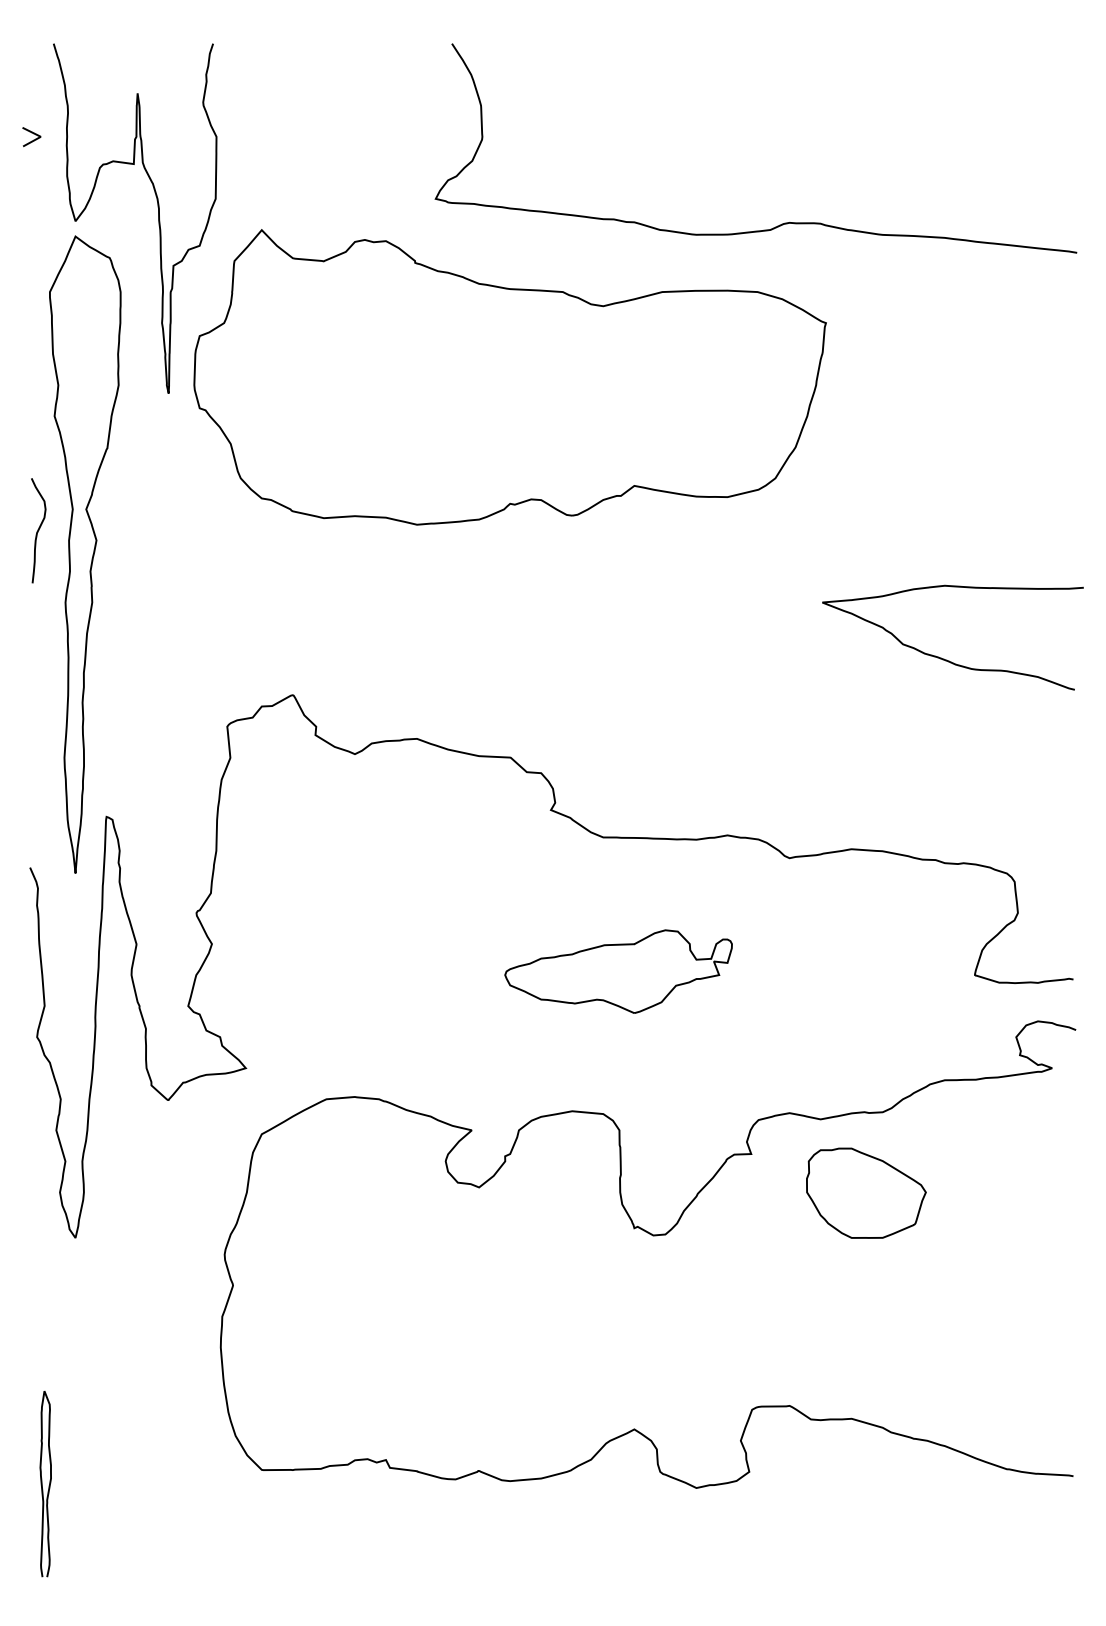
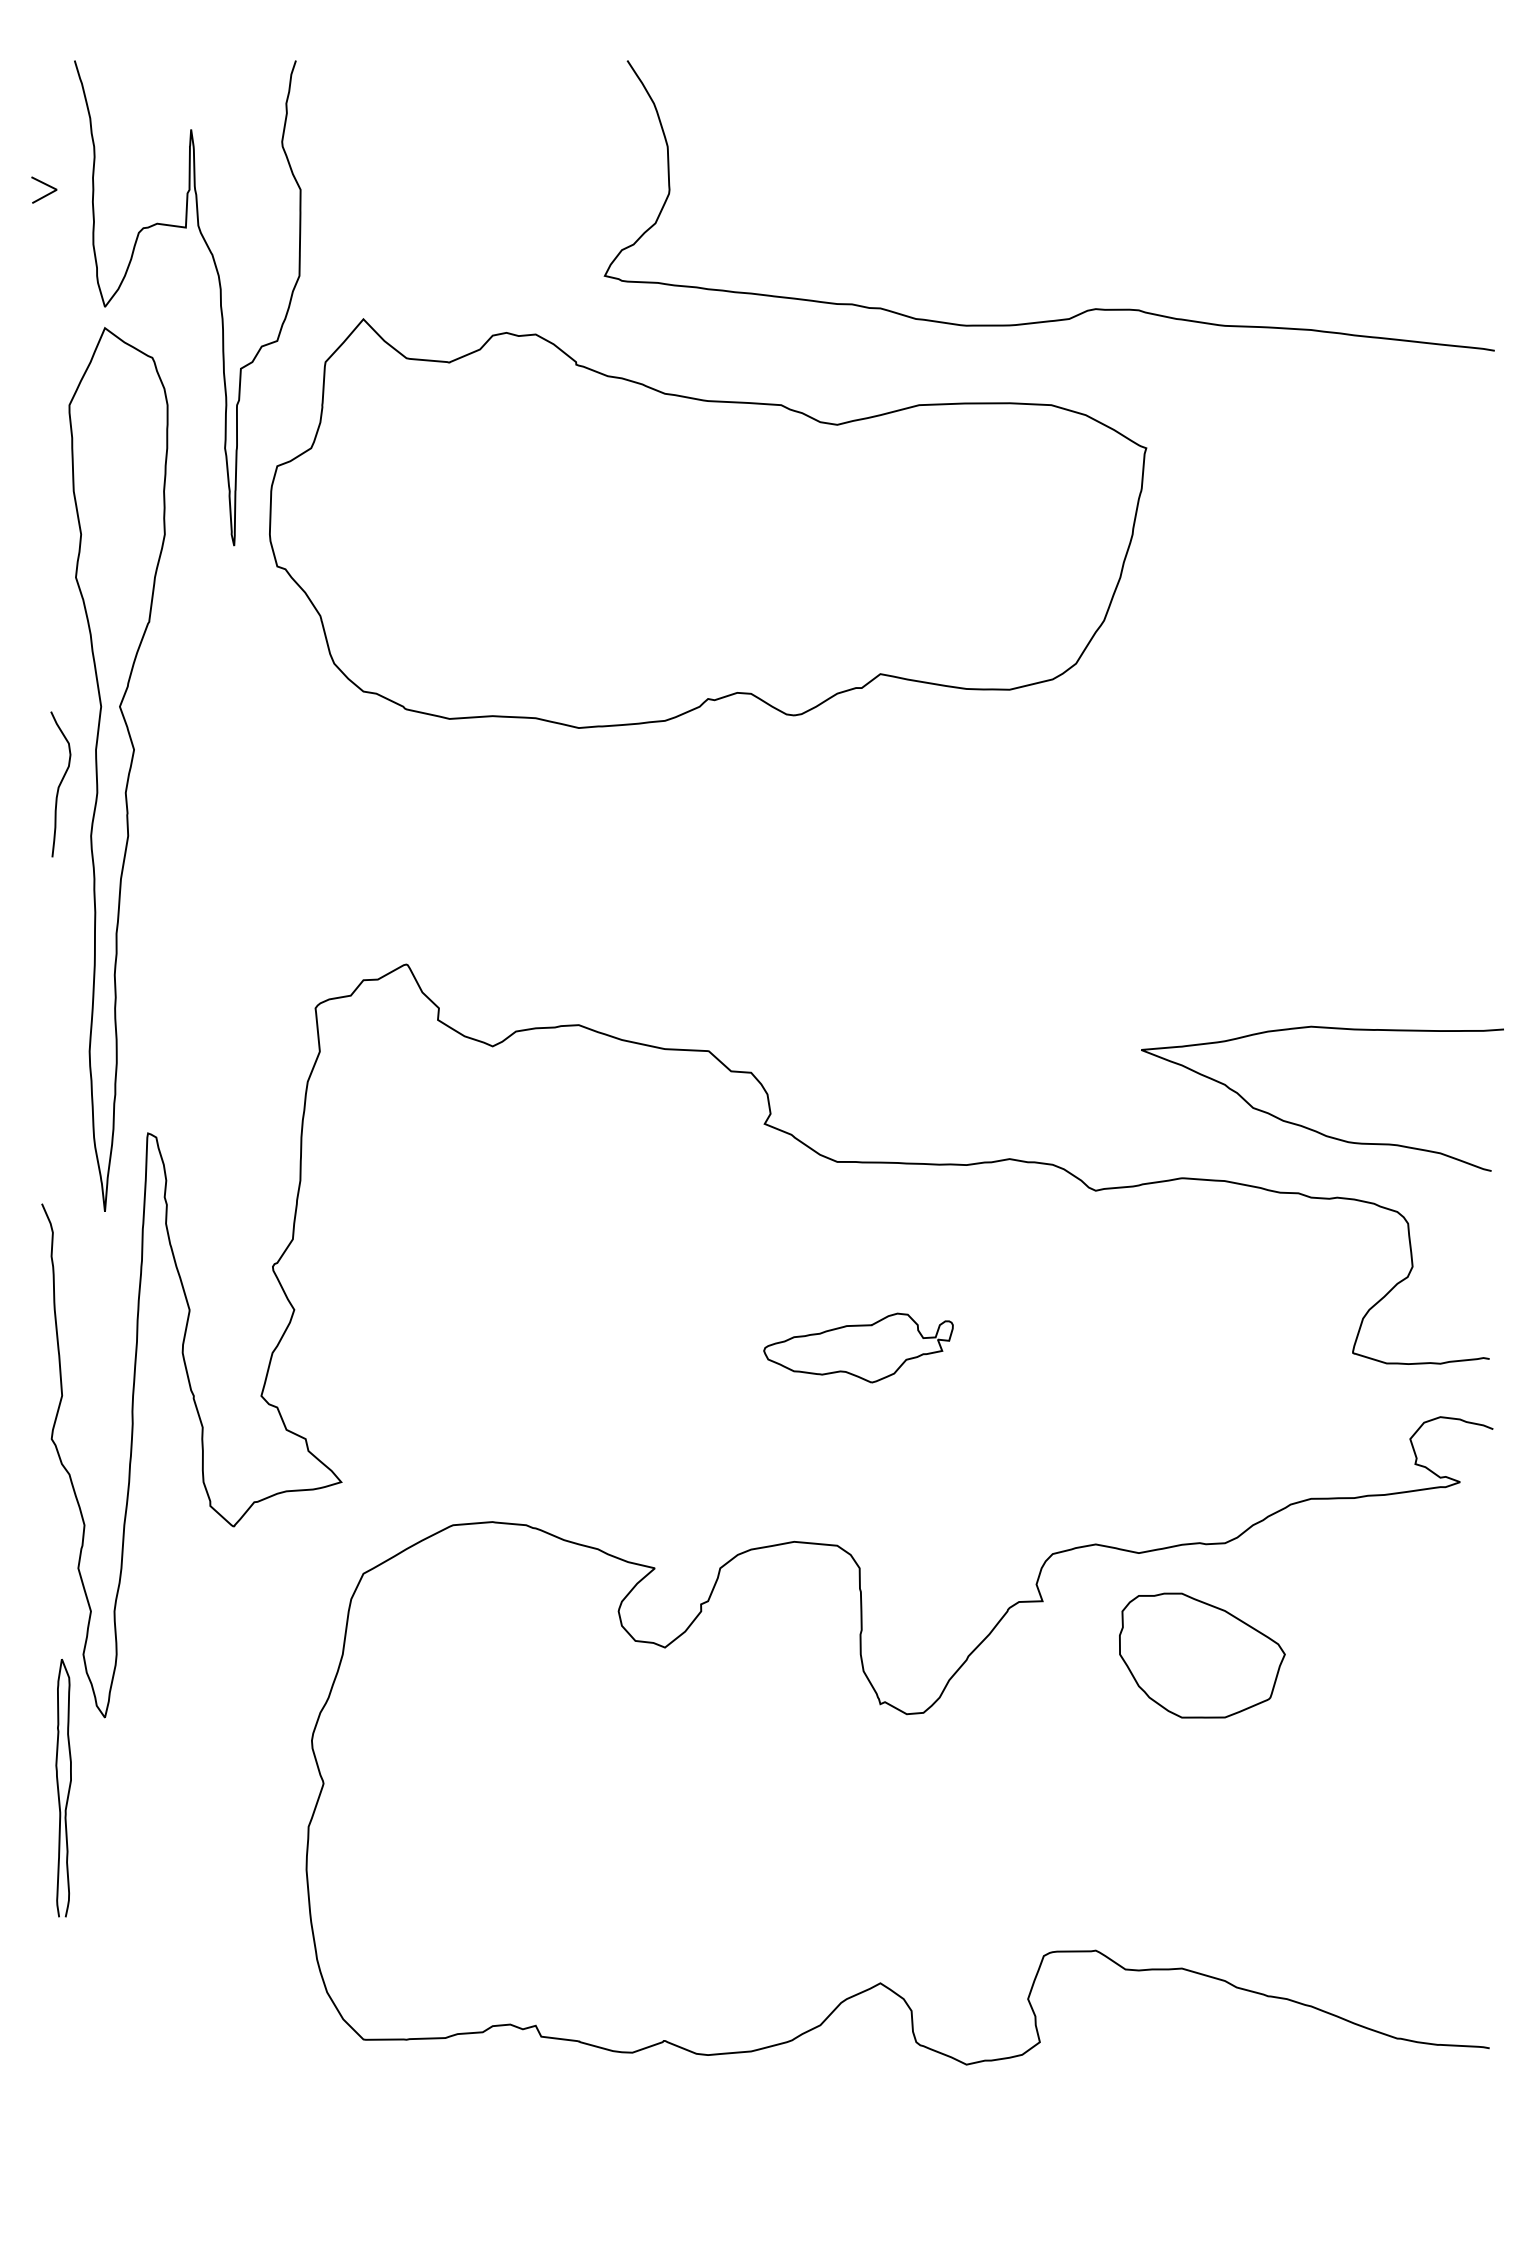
curve: (38, 530) -> (60, 784), moved
curve: (945, 659) -> (1311, 1128), moved
part: (618, 971) -> (858, 1347), size x0.6
curve: (42, 1485) -> (59, 1789), moved

